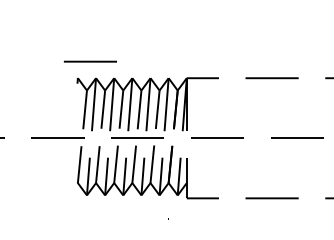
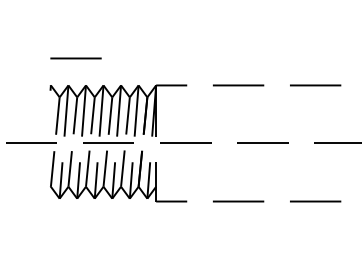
line: (89, 61) -> (75, 58), moved

